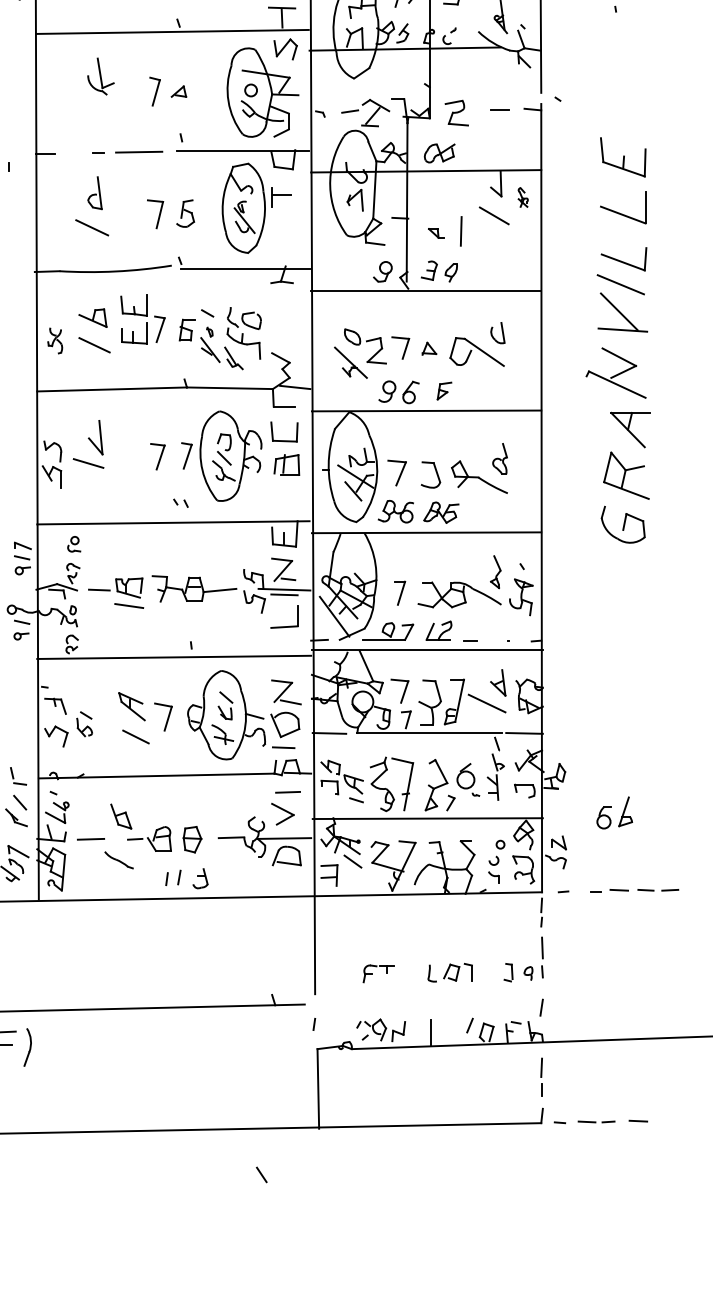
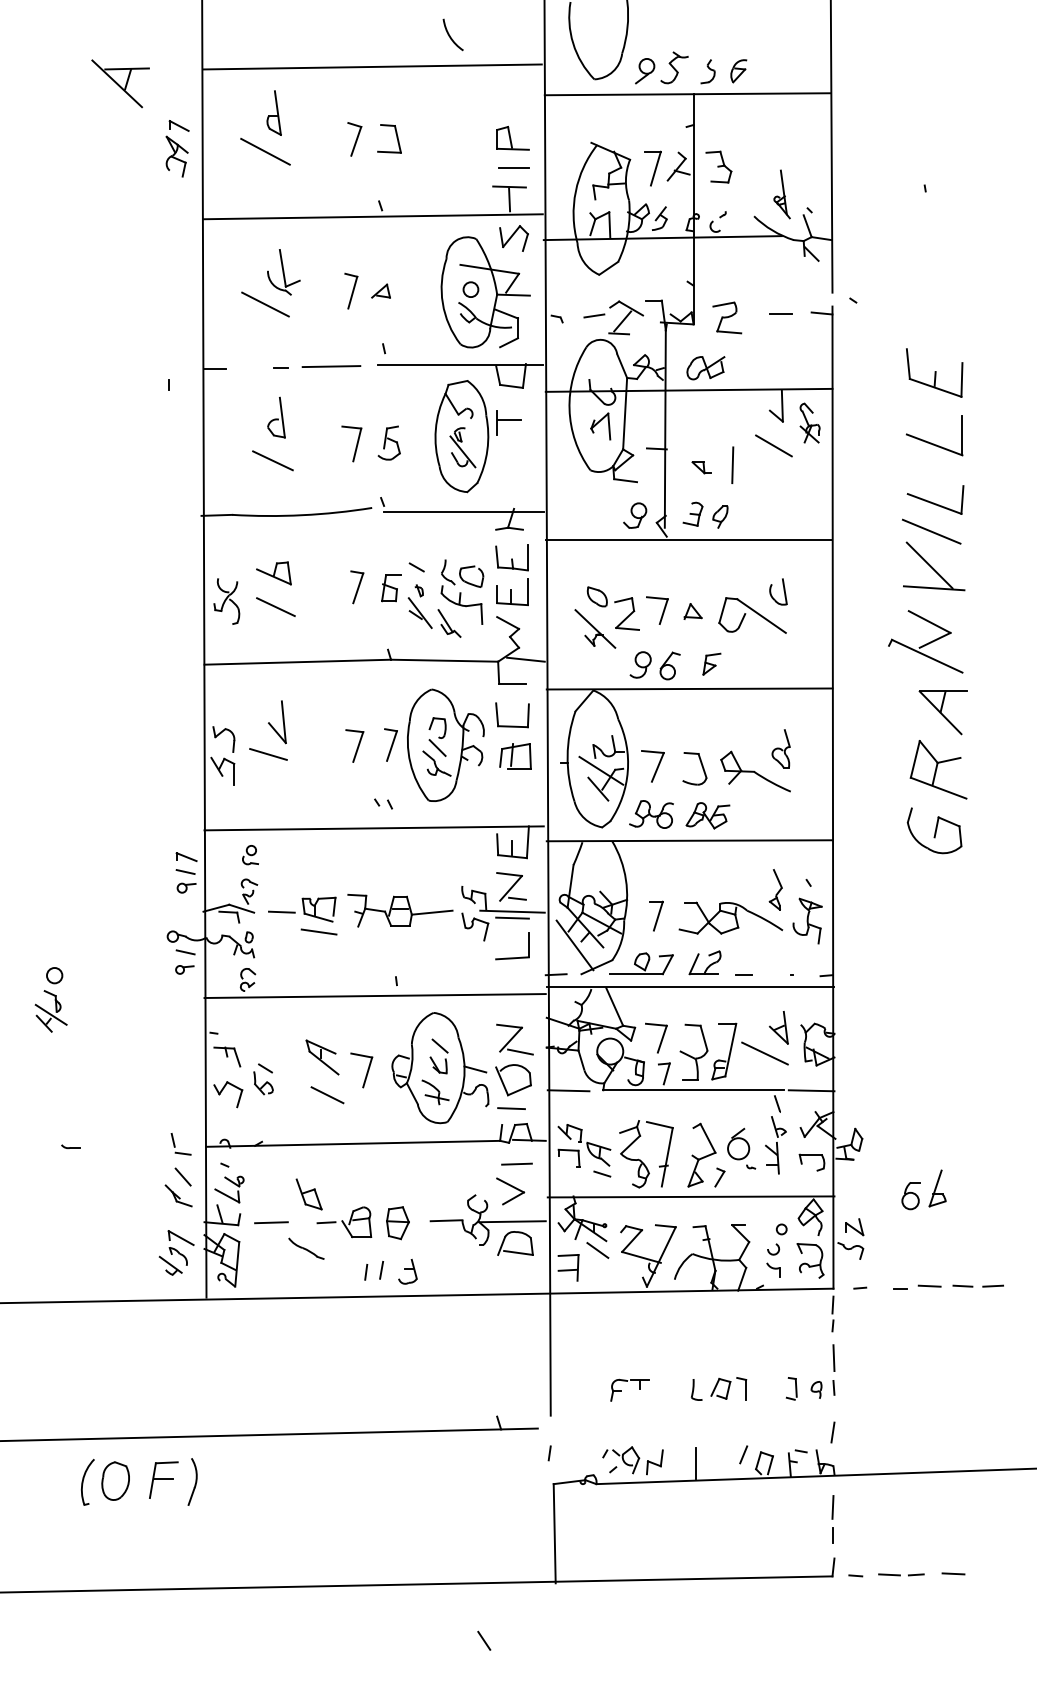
line: (86, 102) -> (265, 304), added
part: (522, 197) -> (809, 422), size x1.67
part: (133, 319) -> (511, 575), moved
part: (54, 340) -> (226, 601), size x1.43

